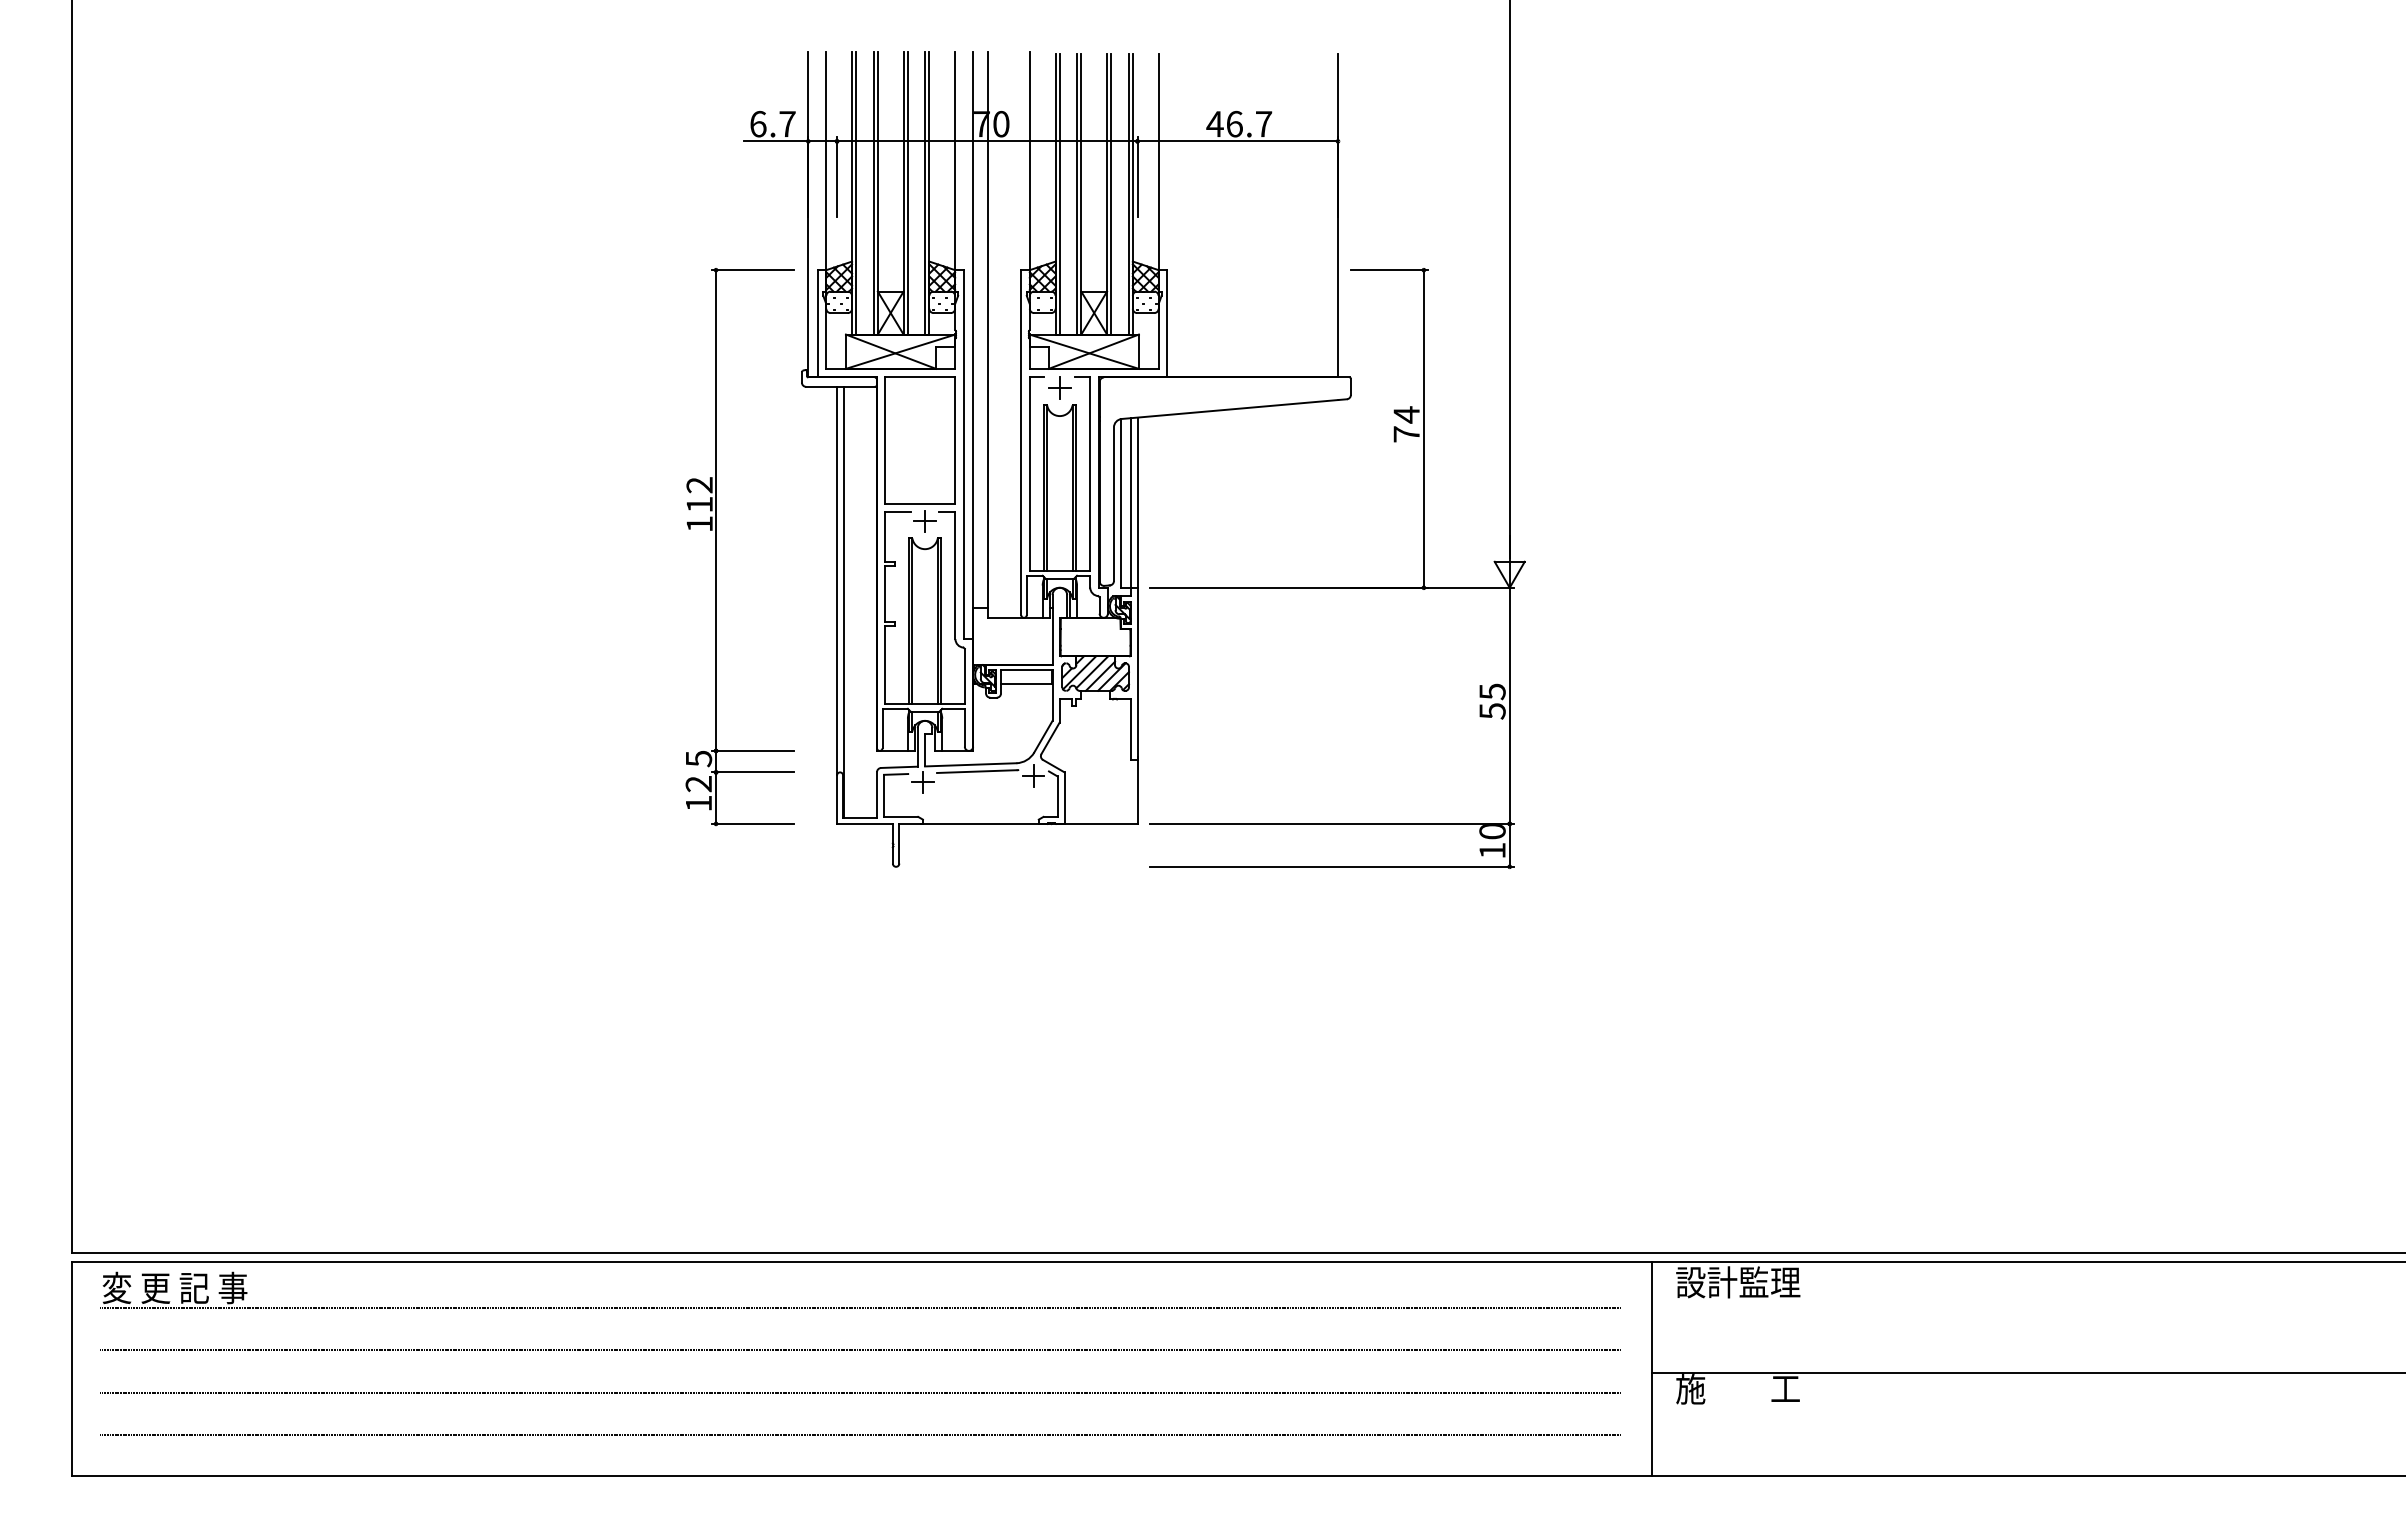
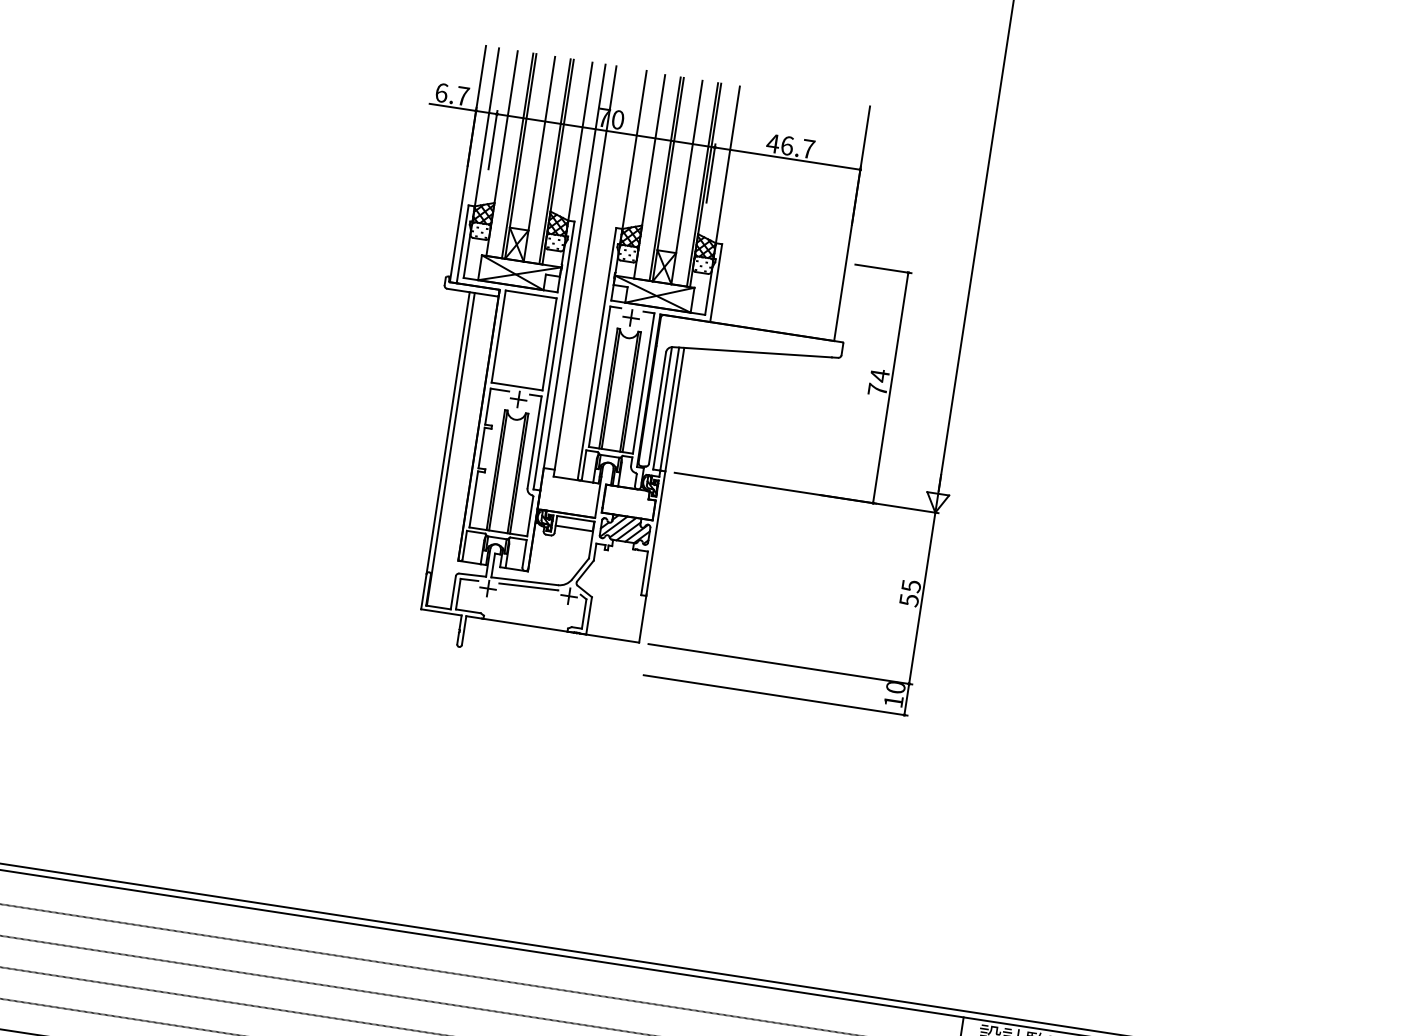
line: (856, 193) -> (505, 154), removed
line: (907, 193) -> (542, 159), removed
line: (1059, 194) -> (652, 177), removed
line: (1111, 194) -> (690, 183), removed
part: (716, 547) -> (364, 395), removed

